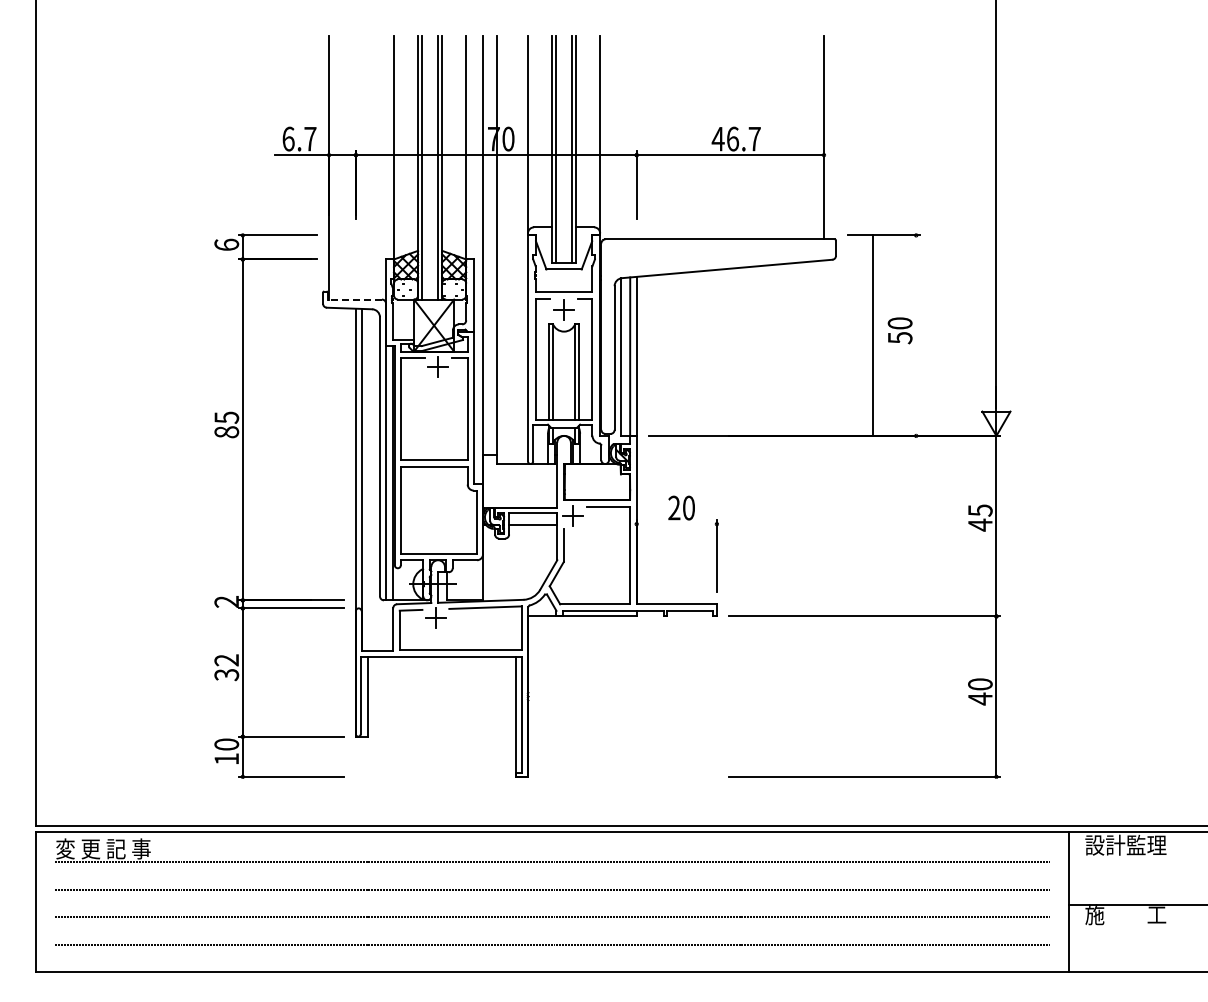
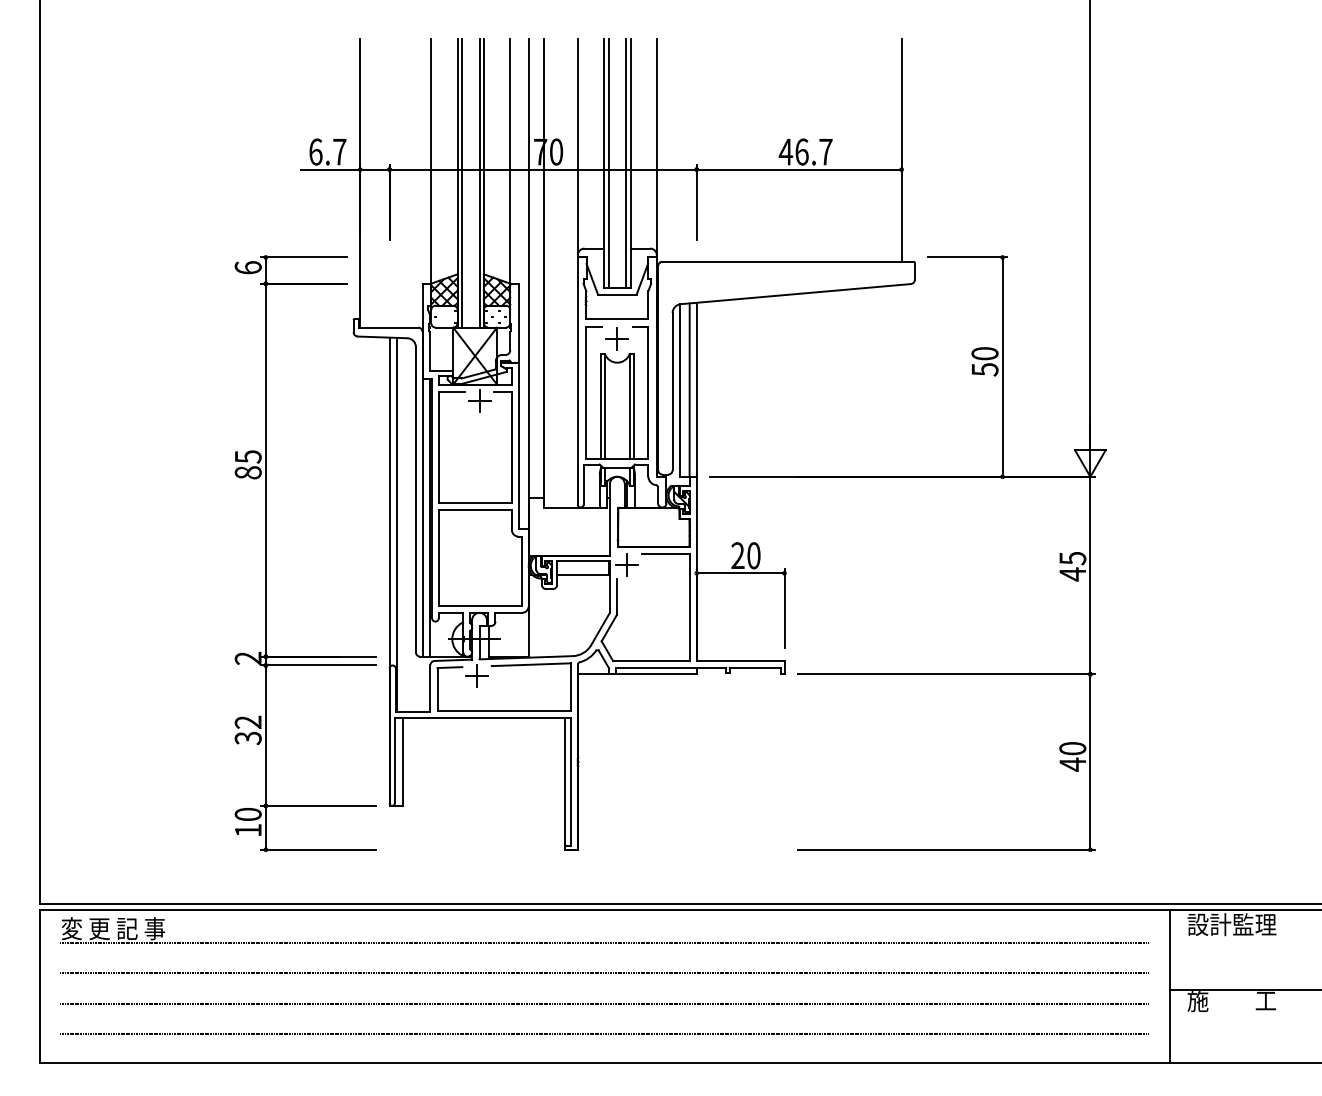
line: (354, 299) -> (388, 327), dashed -> solid
line: (873, 335) -> (1002, 366), moved
line: (676, 524) -> (740, 573), added

